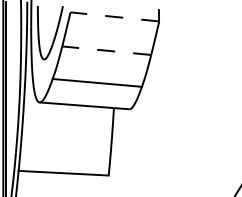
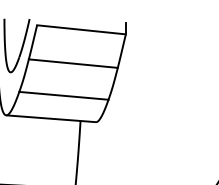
line: (114, 16) -> (81, 29), dashed -> solid
line: (106, 50) -> (73, 63), dashed -> solid

